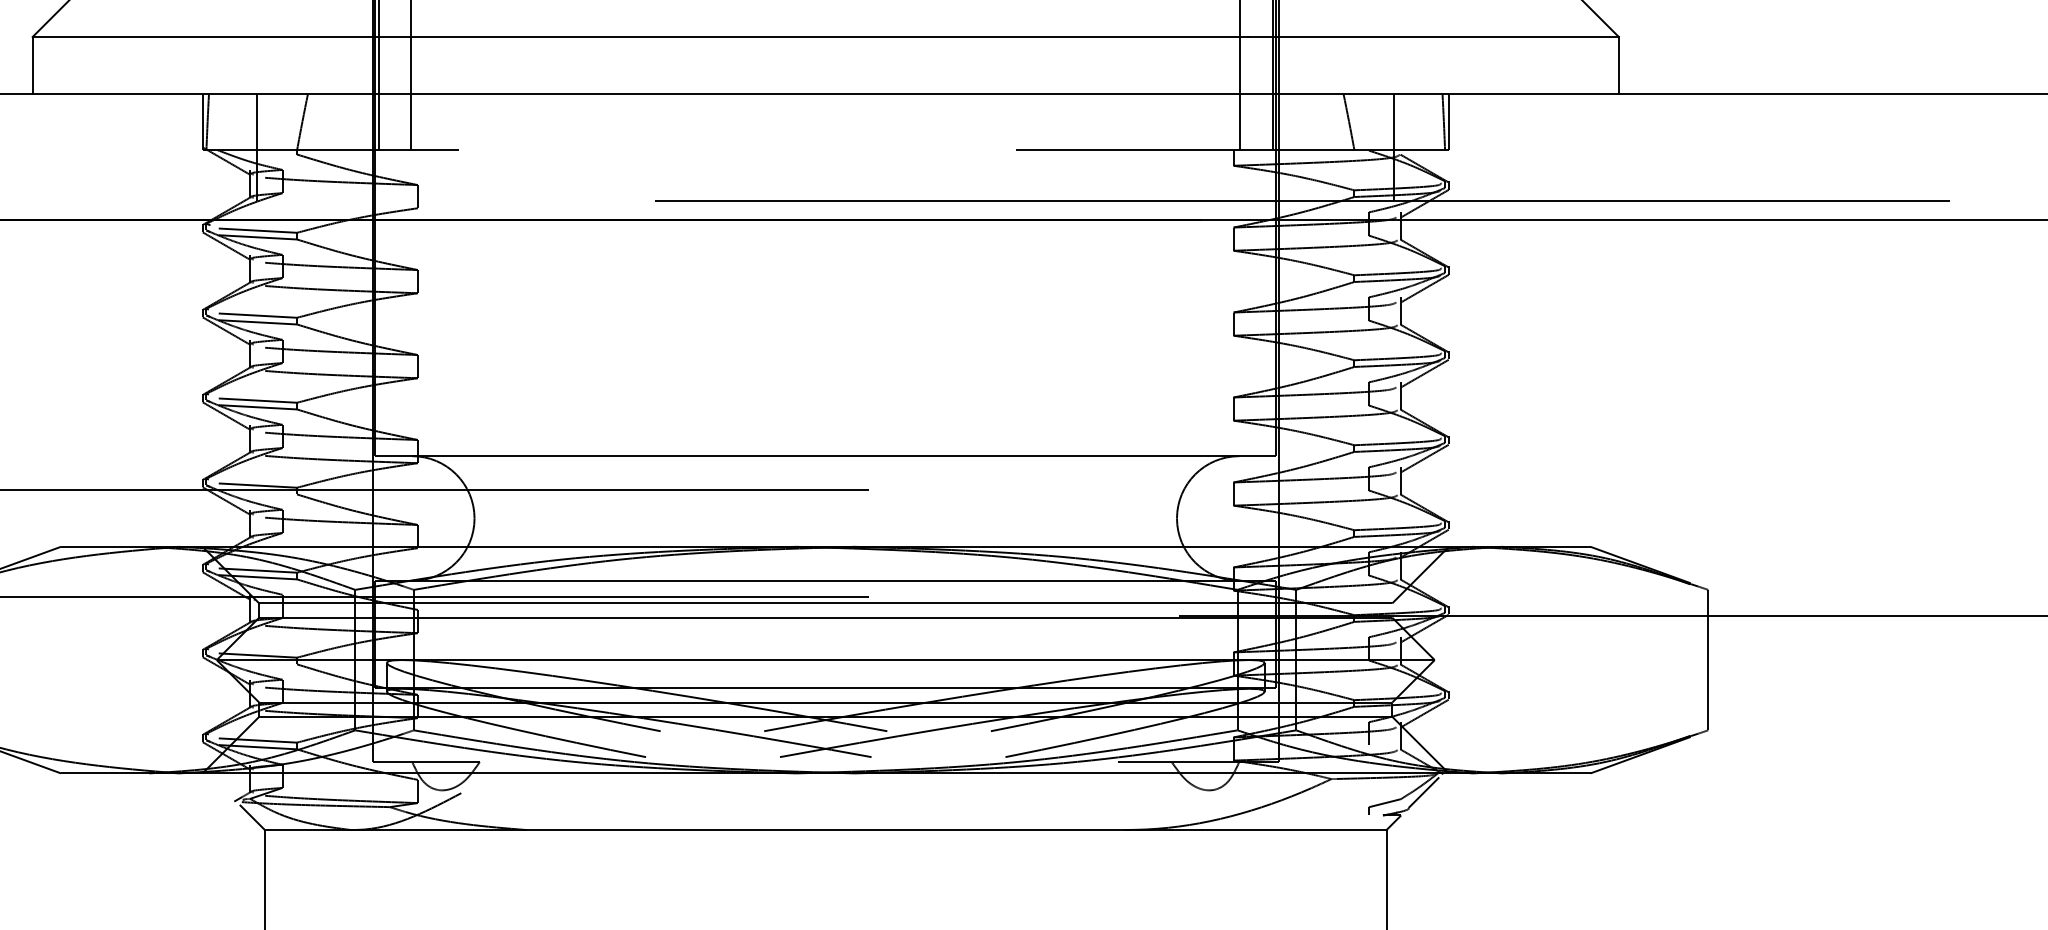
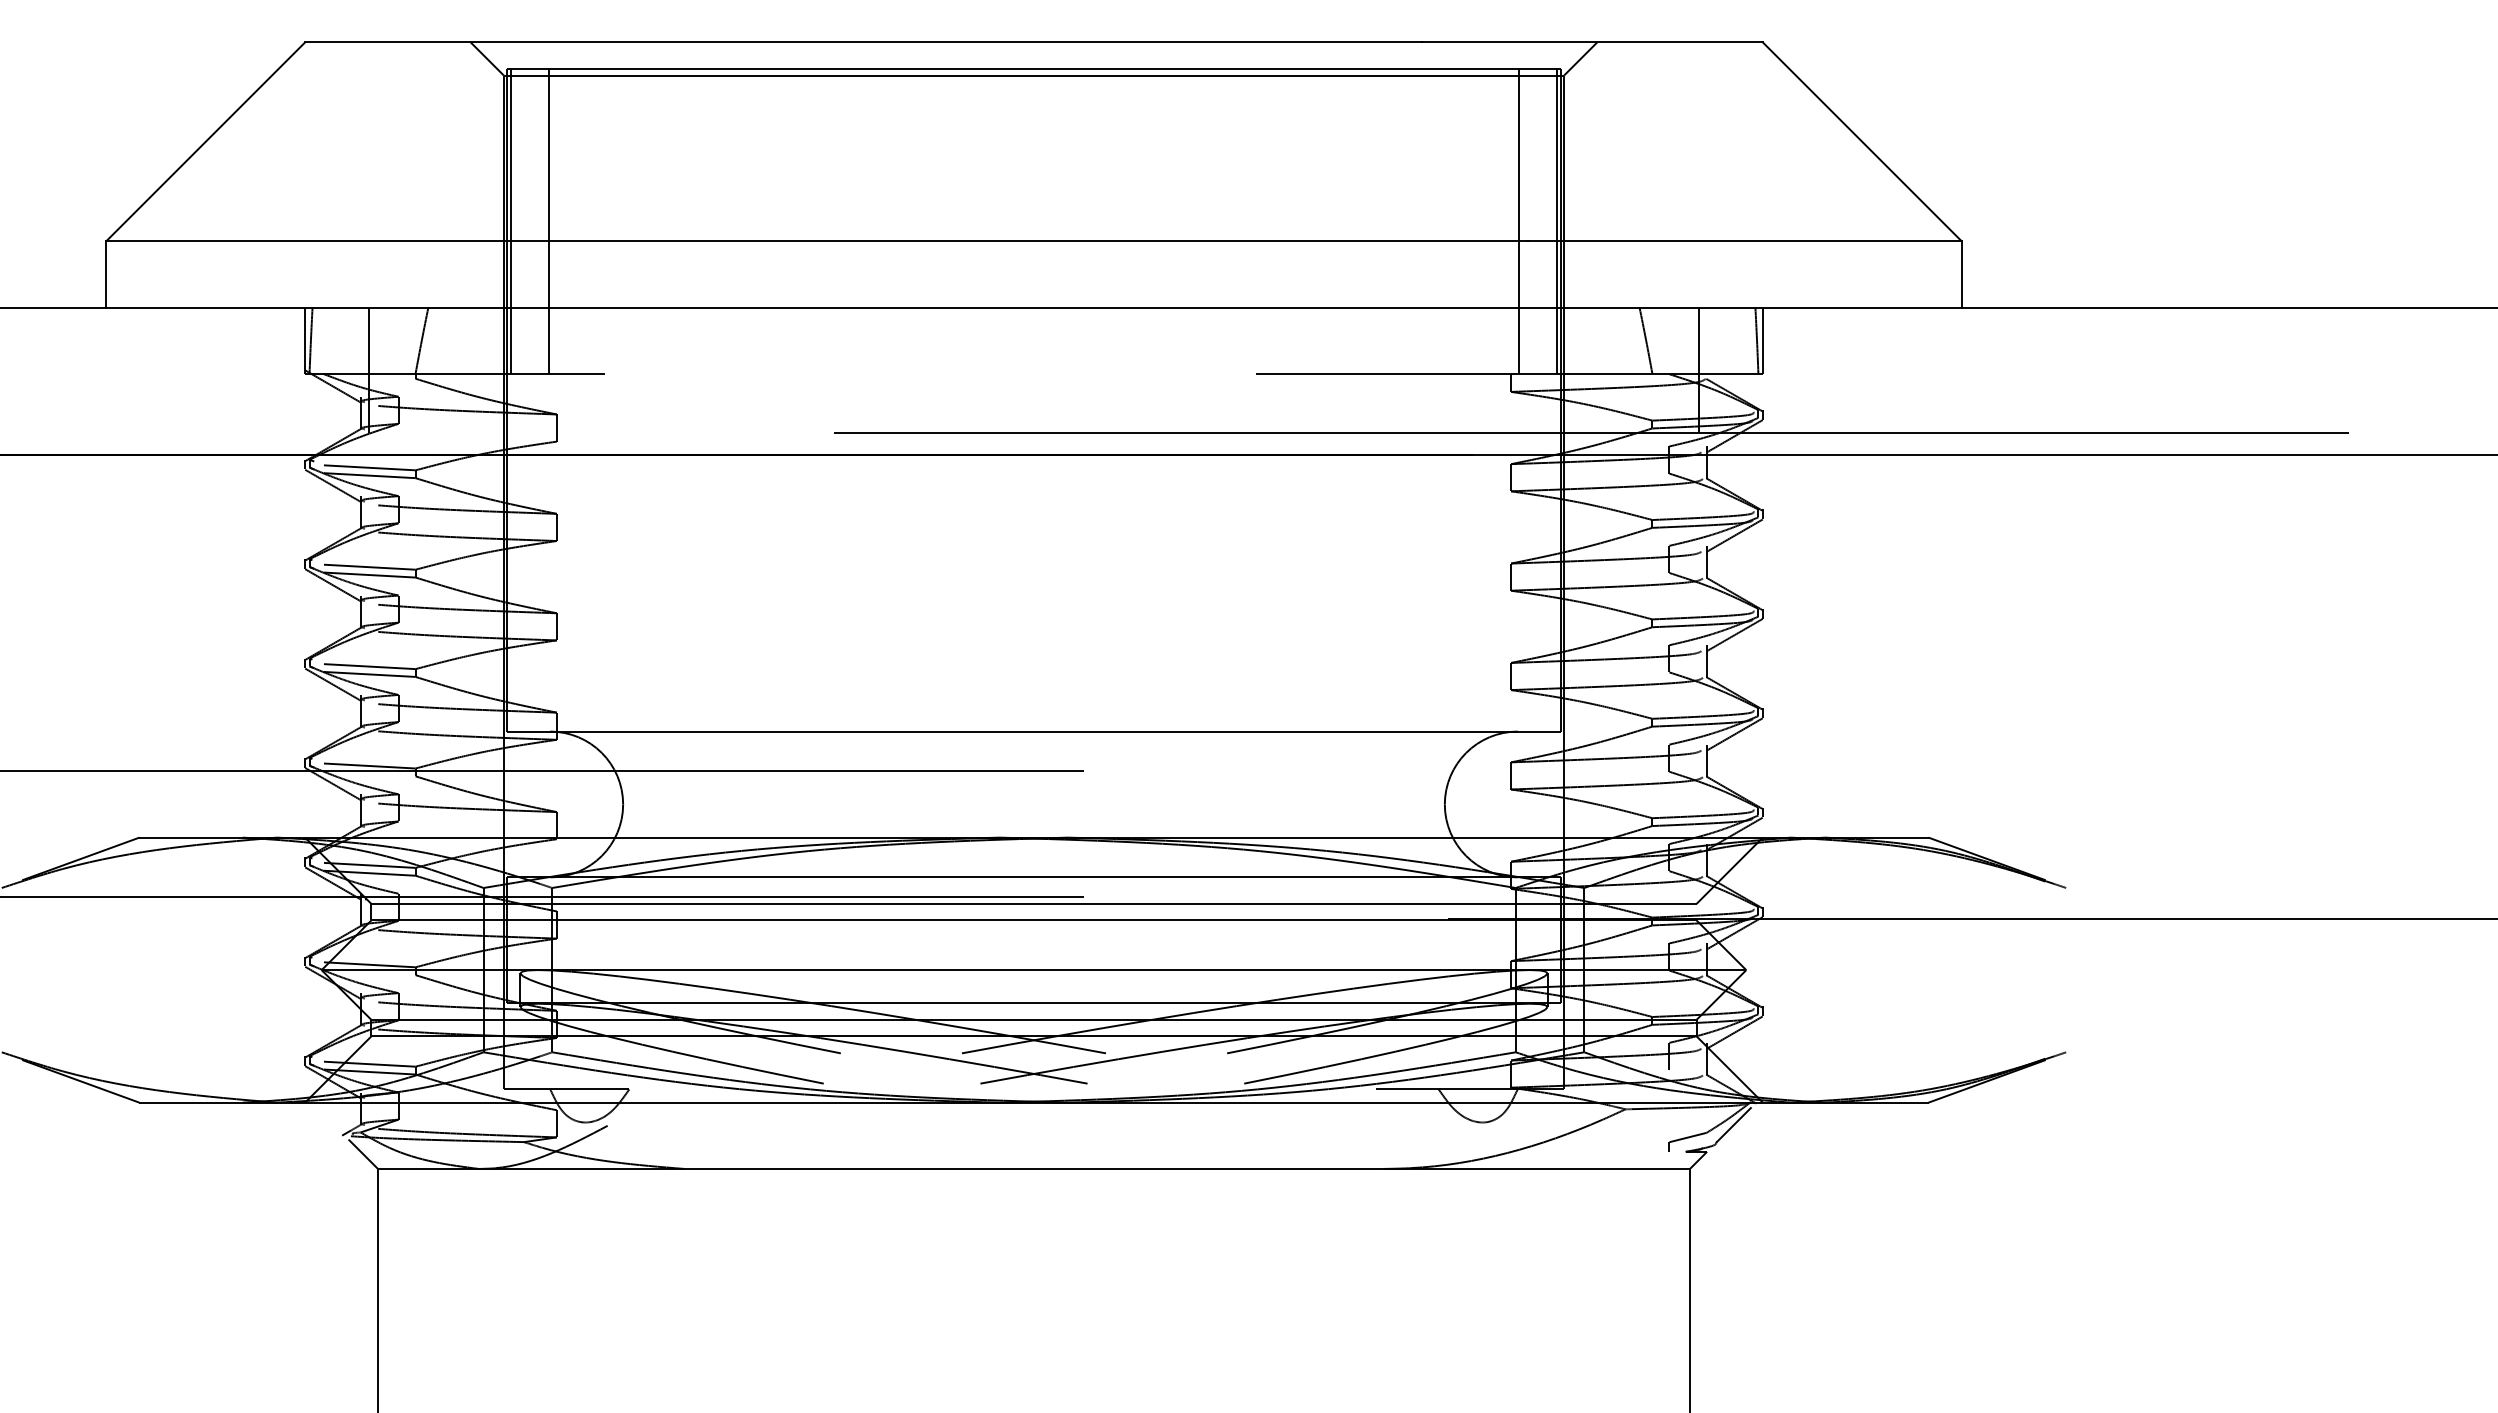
line: (1708, 659) -> (2066, 969), removed

